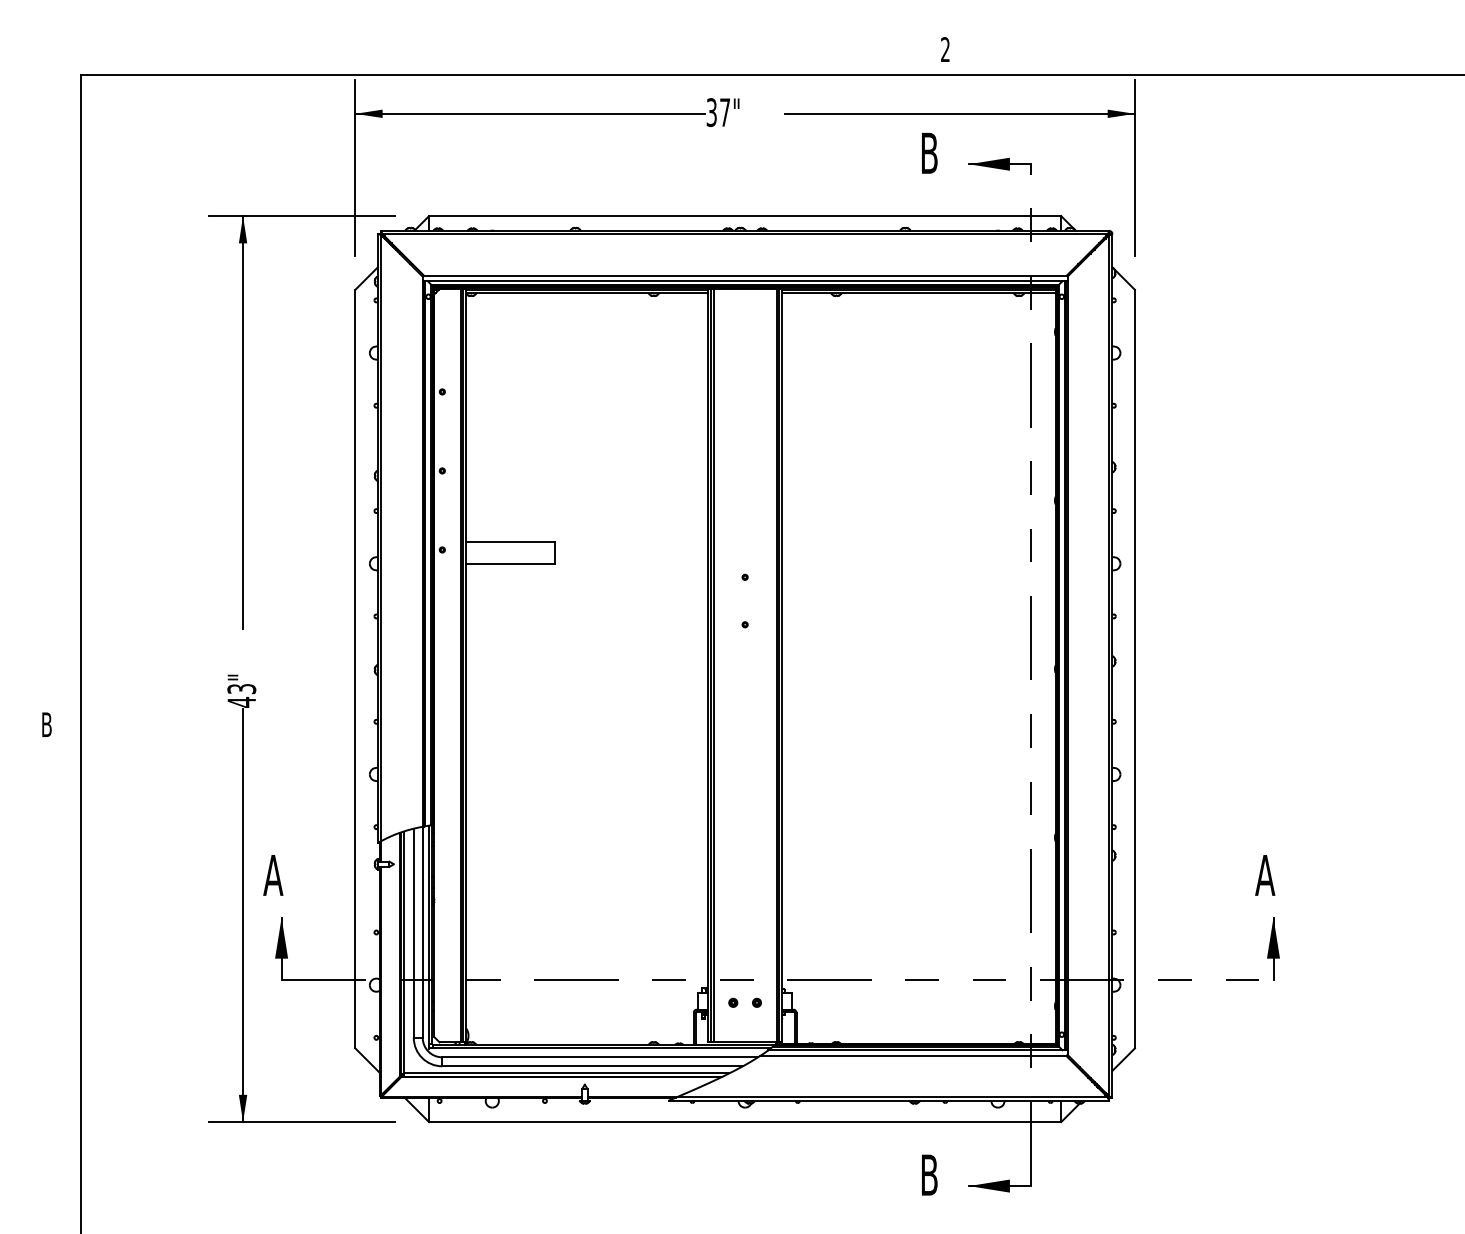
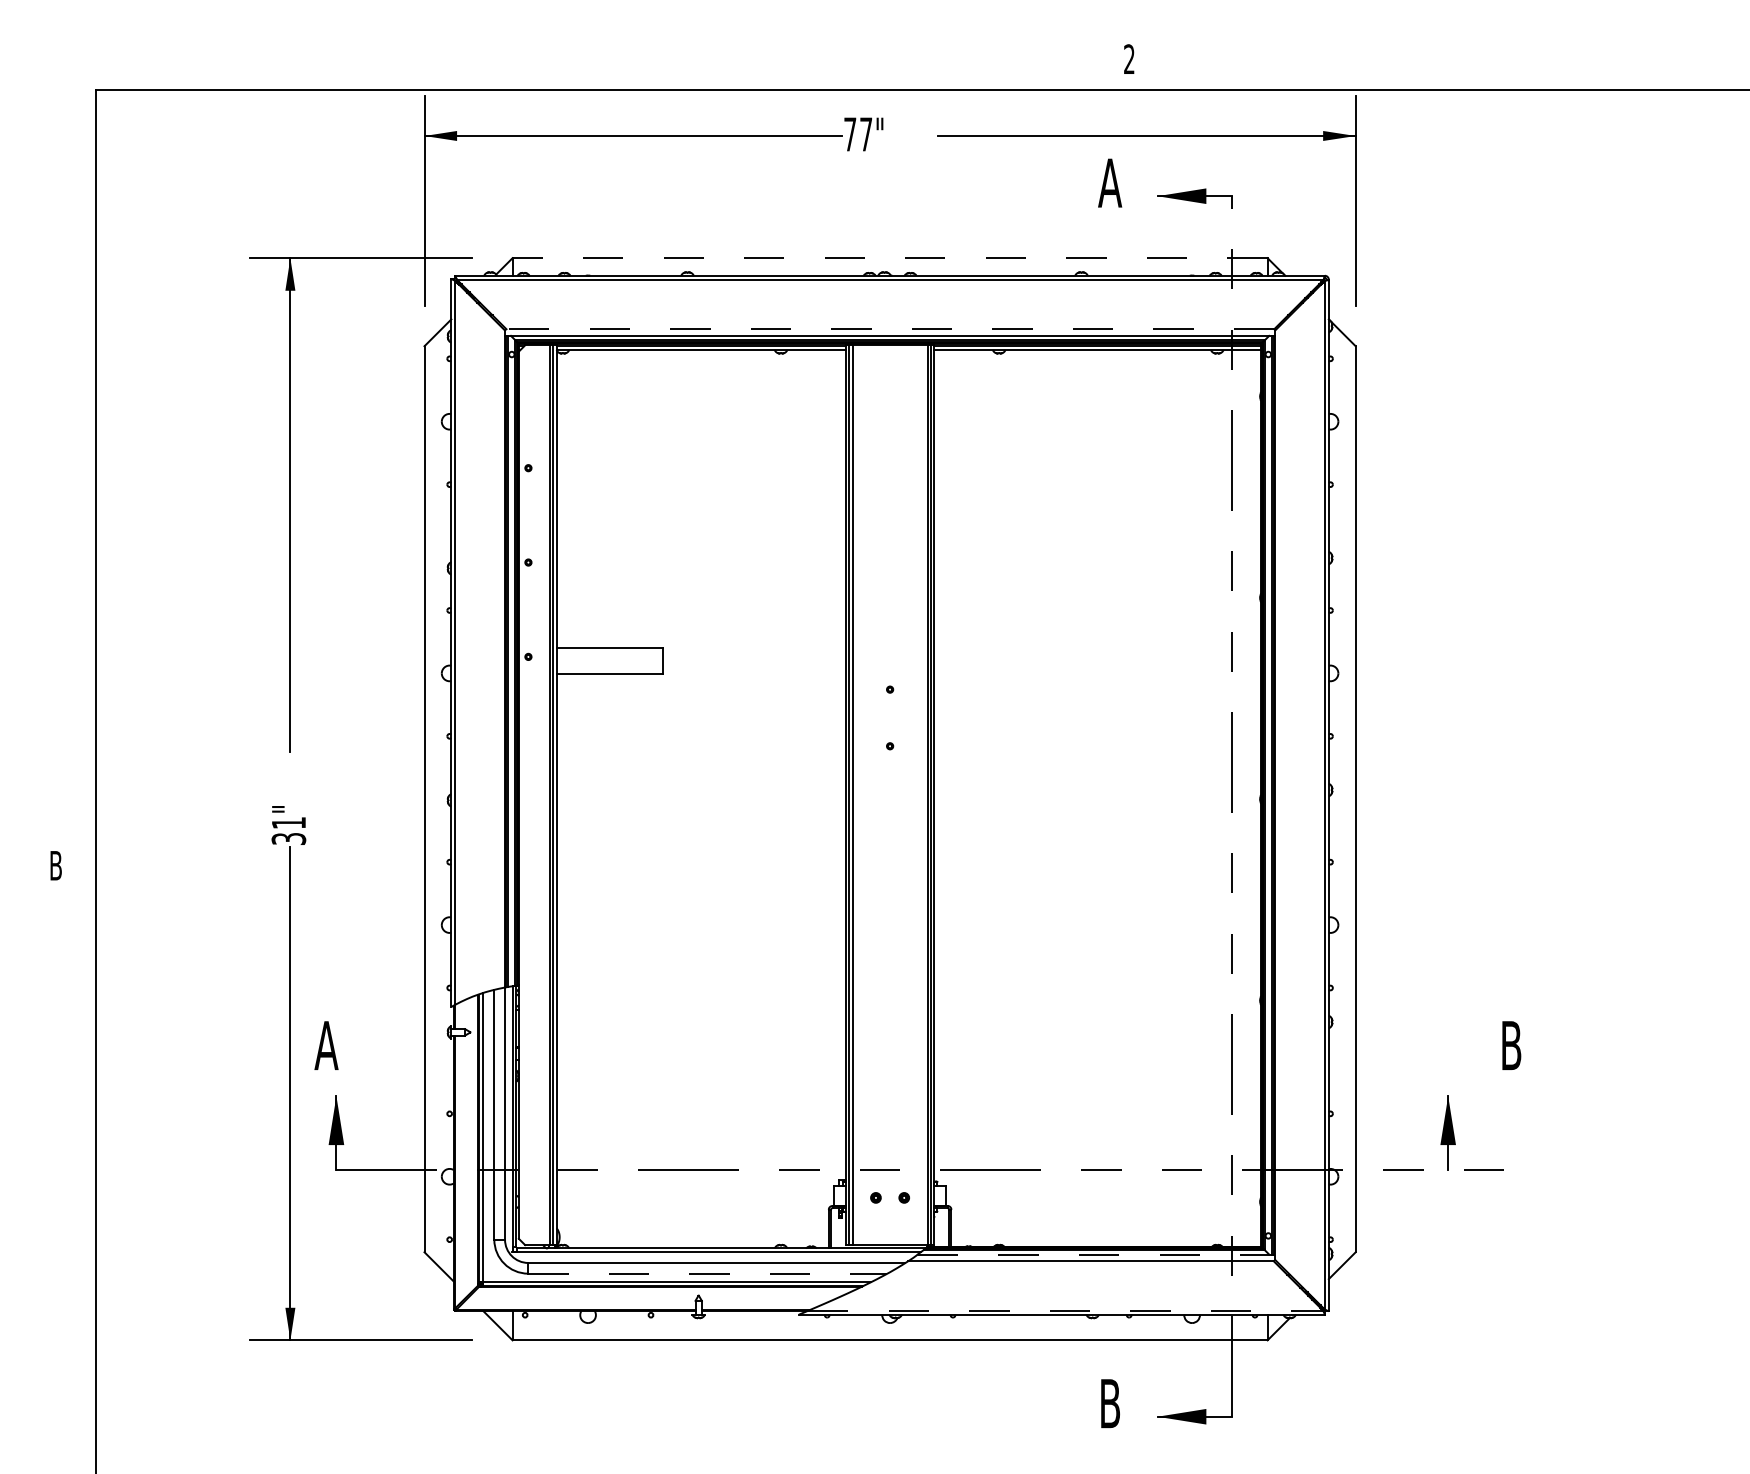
text: (711, 112) -> (850, 134), 37" -> 77"
text: (929, 152) -> (1110, 182), B -> A
line: (745, 216) -> (890, 258), solid -> dashed
line: (745, 275) -> (890, 329), solid -> dashed
text: (241, 696) -> (288, 831), 43" -> 31"
text: (1265, 875) -> (1511, 1045), A -> B
part: (1272, 948) -> (1447, 1132), moved
line: (917, 1050) -> (1096, 1254), solid -> dashed
line: (593, 1066) -> (708, 1273), solid -> dashed
line: (891, 1097) -> (1065, 1310), solid -> dashed

